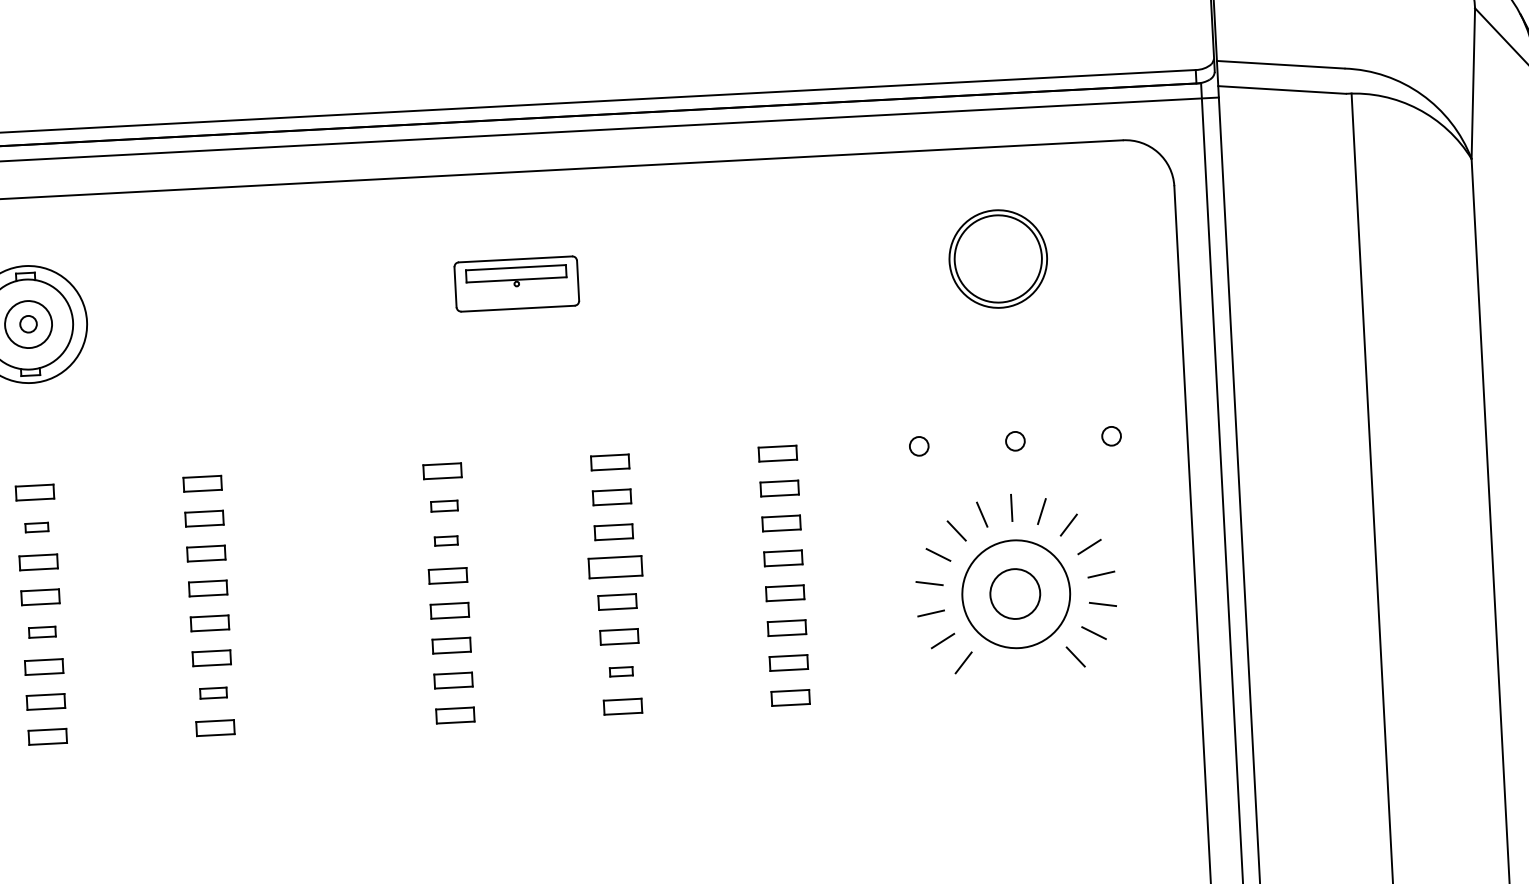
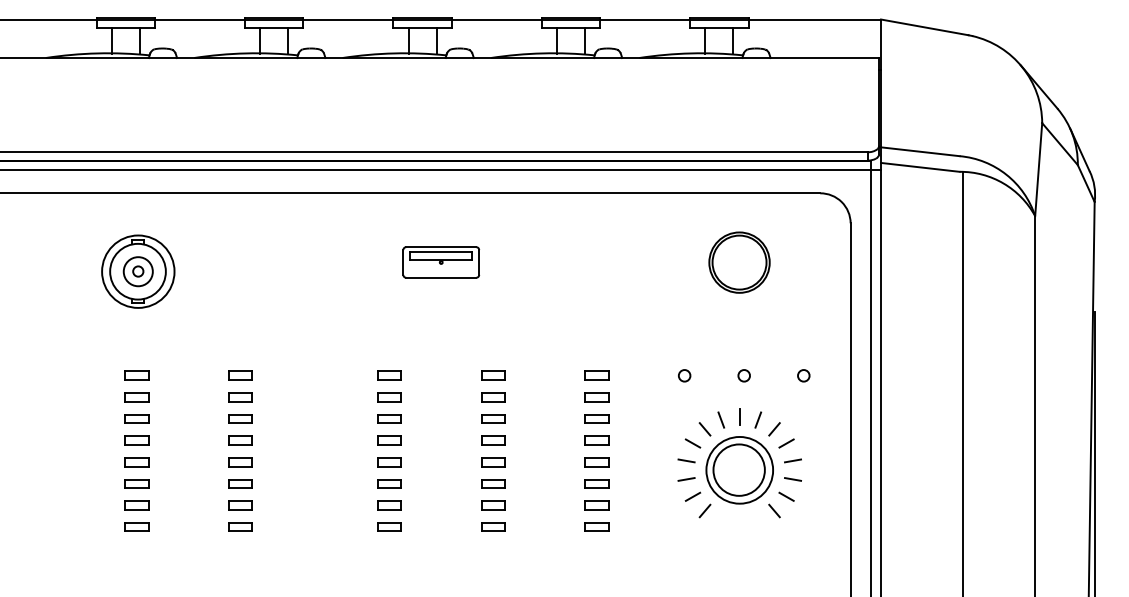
part: (444, 506) -> (389, 397), size x1.43
part: (36, 527) -> (136, 397), size x1.67
part: (446, 540) -> (389, 418), size x1.67
part: (616, 566) -> (493, 440), size x0.71
circle: (1014, 593) -> (738, 469), size x1.67
part: (41, 632) -> (136, 462), size x1.43
part: (621, 671) -> (493, 505), size x1.67
part: (213, 693) -> (240, 505), size x1.43

